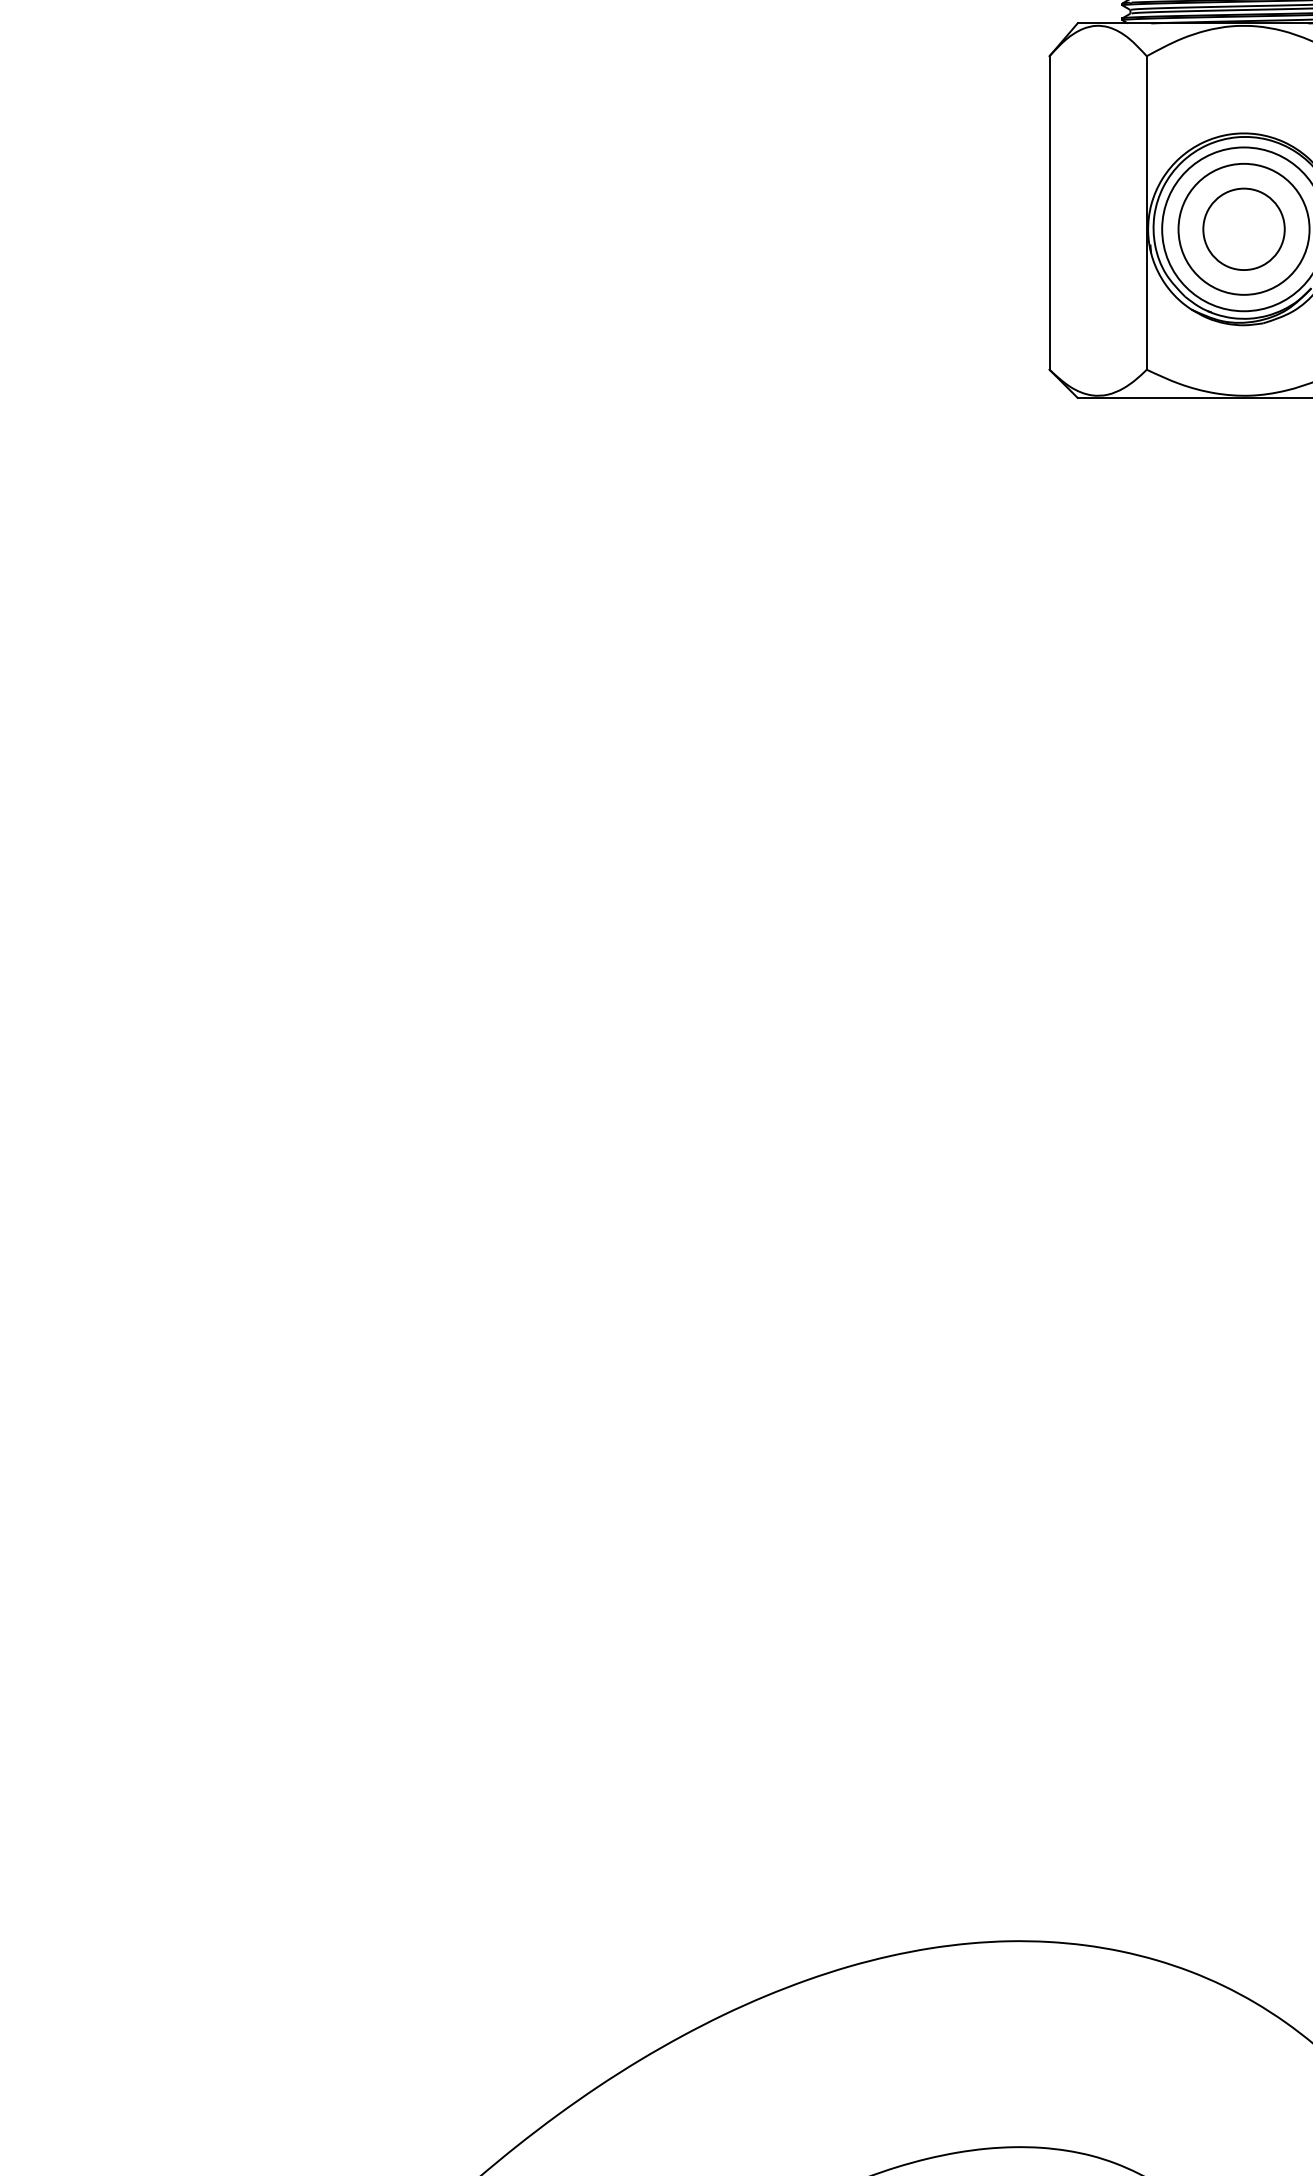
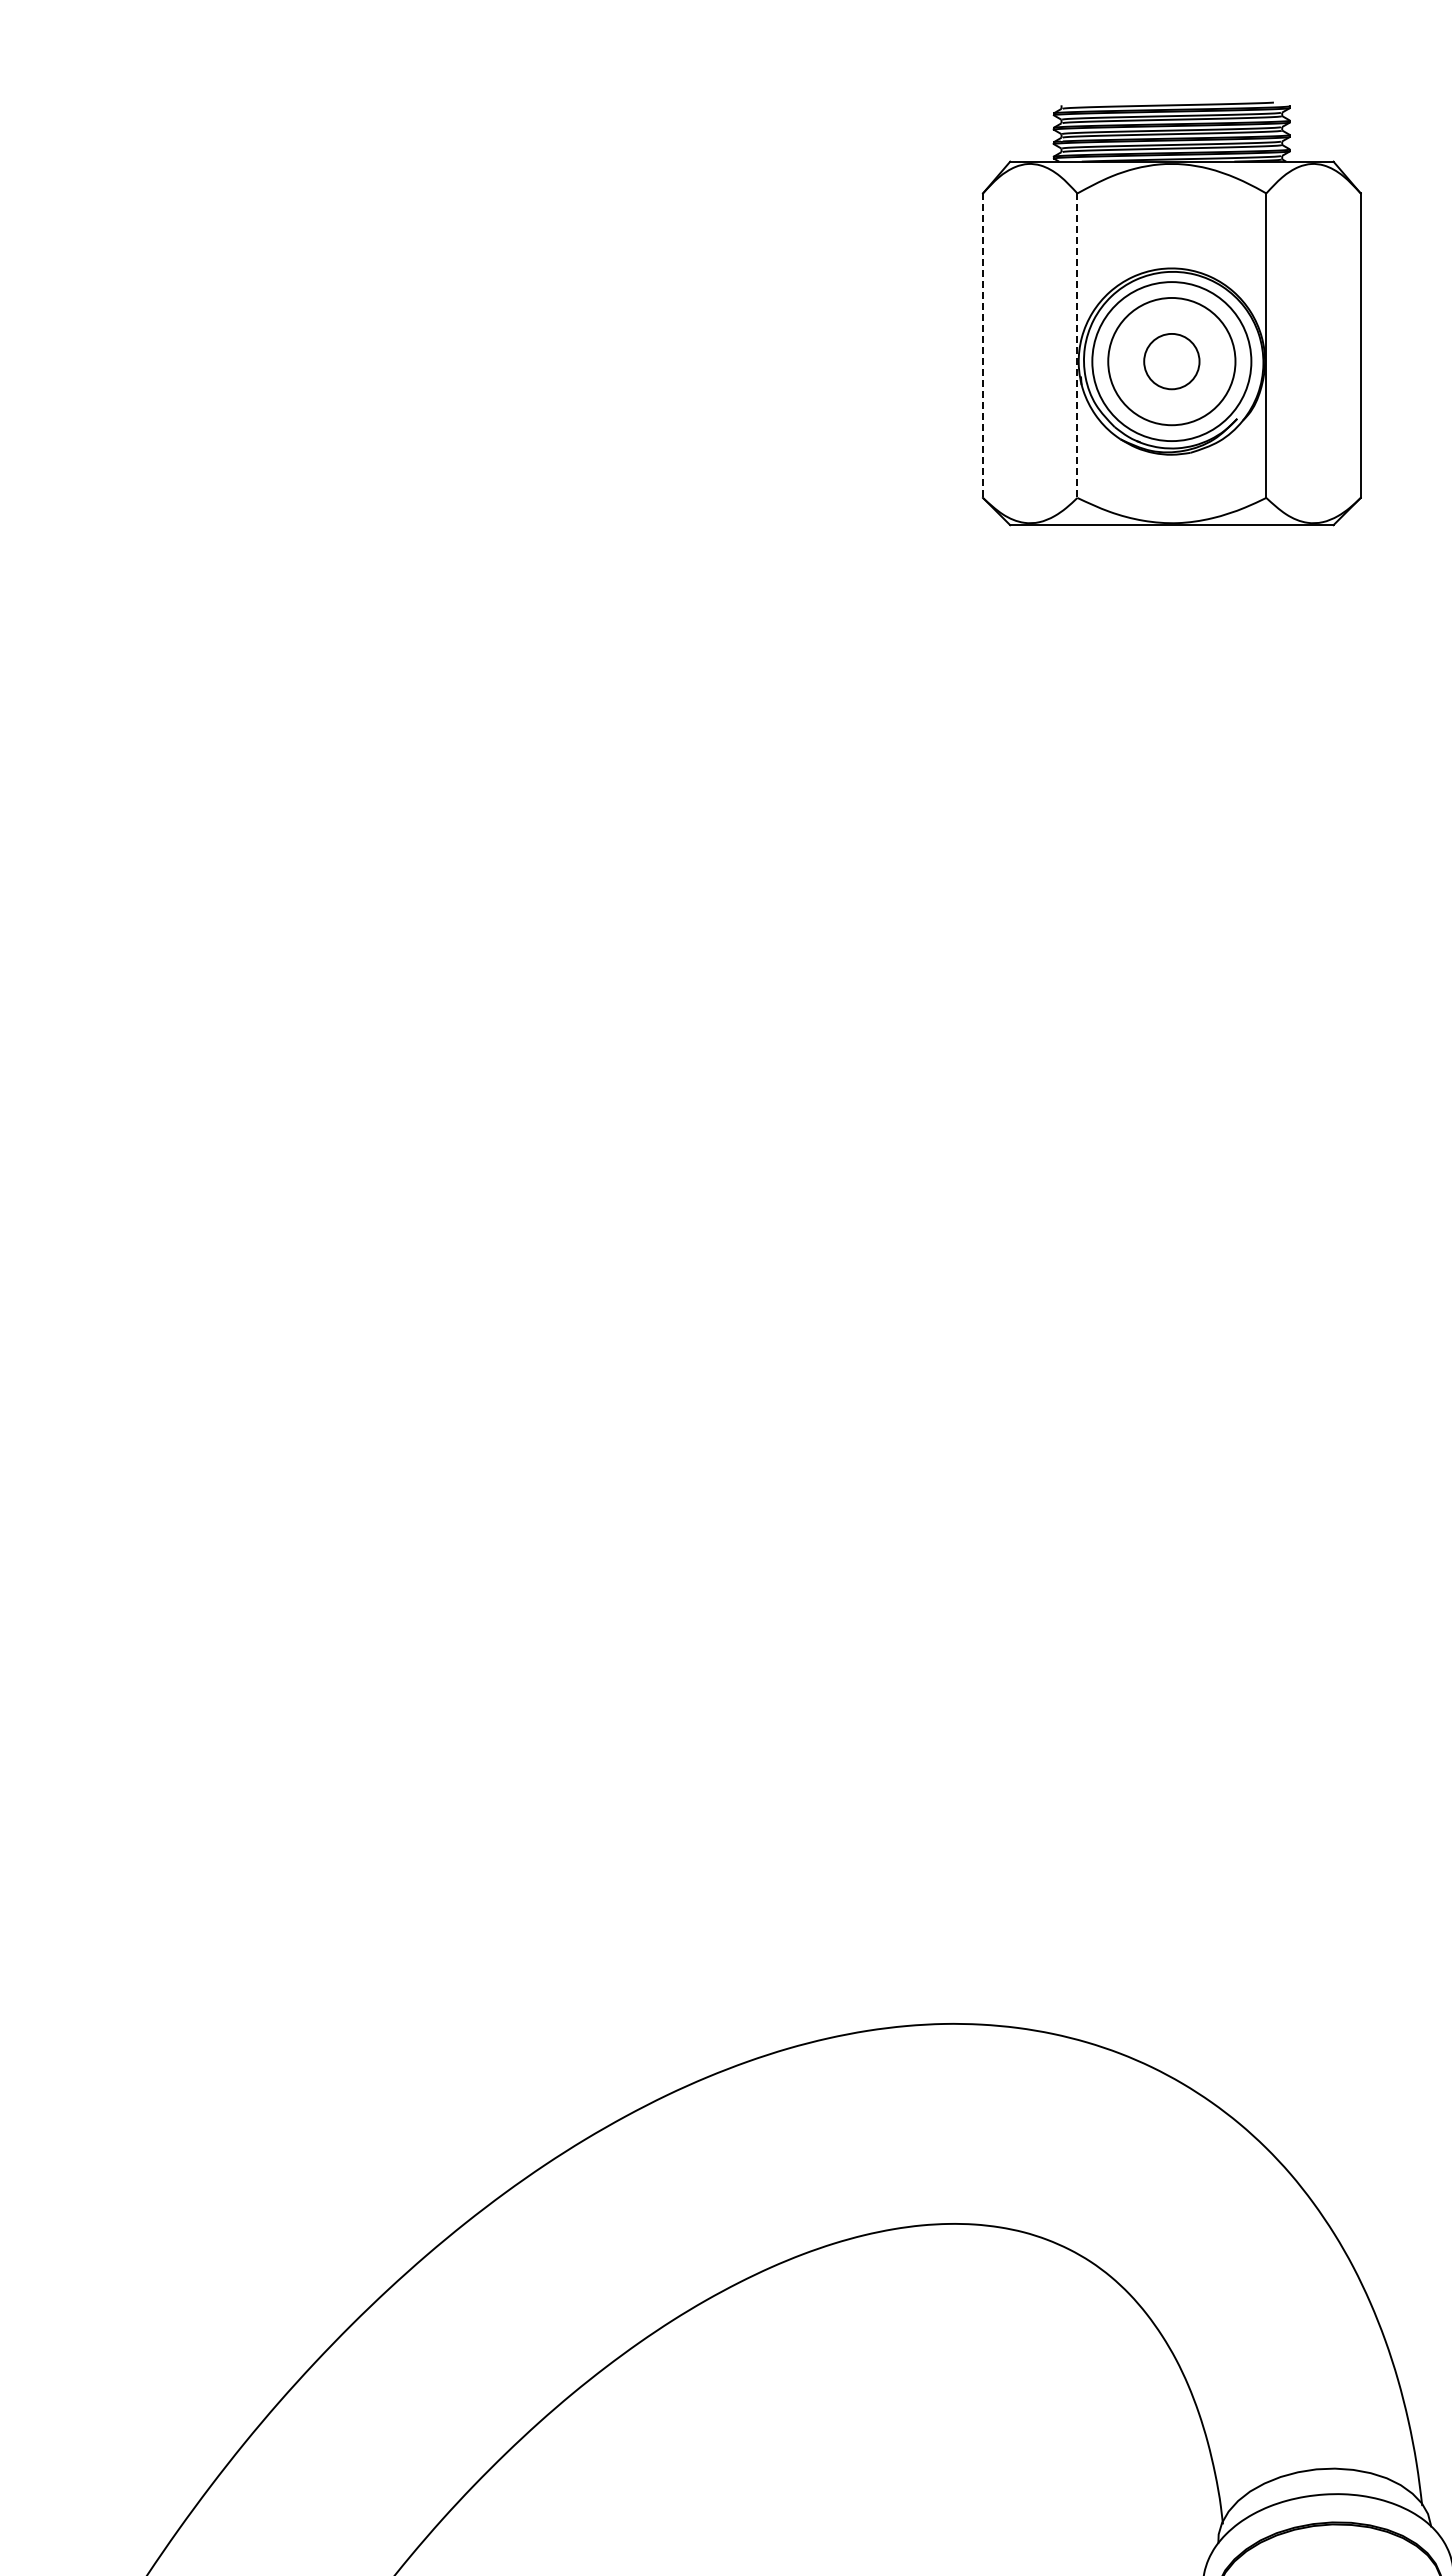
line: (1049, 213) -> (982, 346), solid -> dashed
line: (1146, 213) -> (1077, 346), solid -> dashed
circle: (1243, 229) -> (1171, 361), size x0.7

